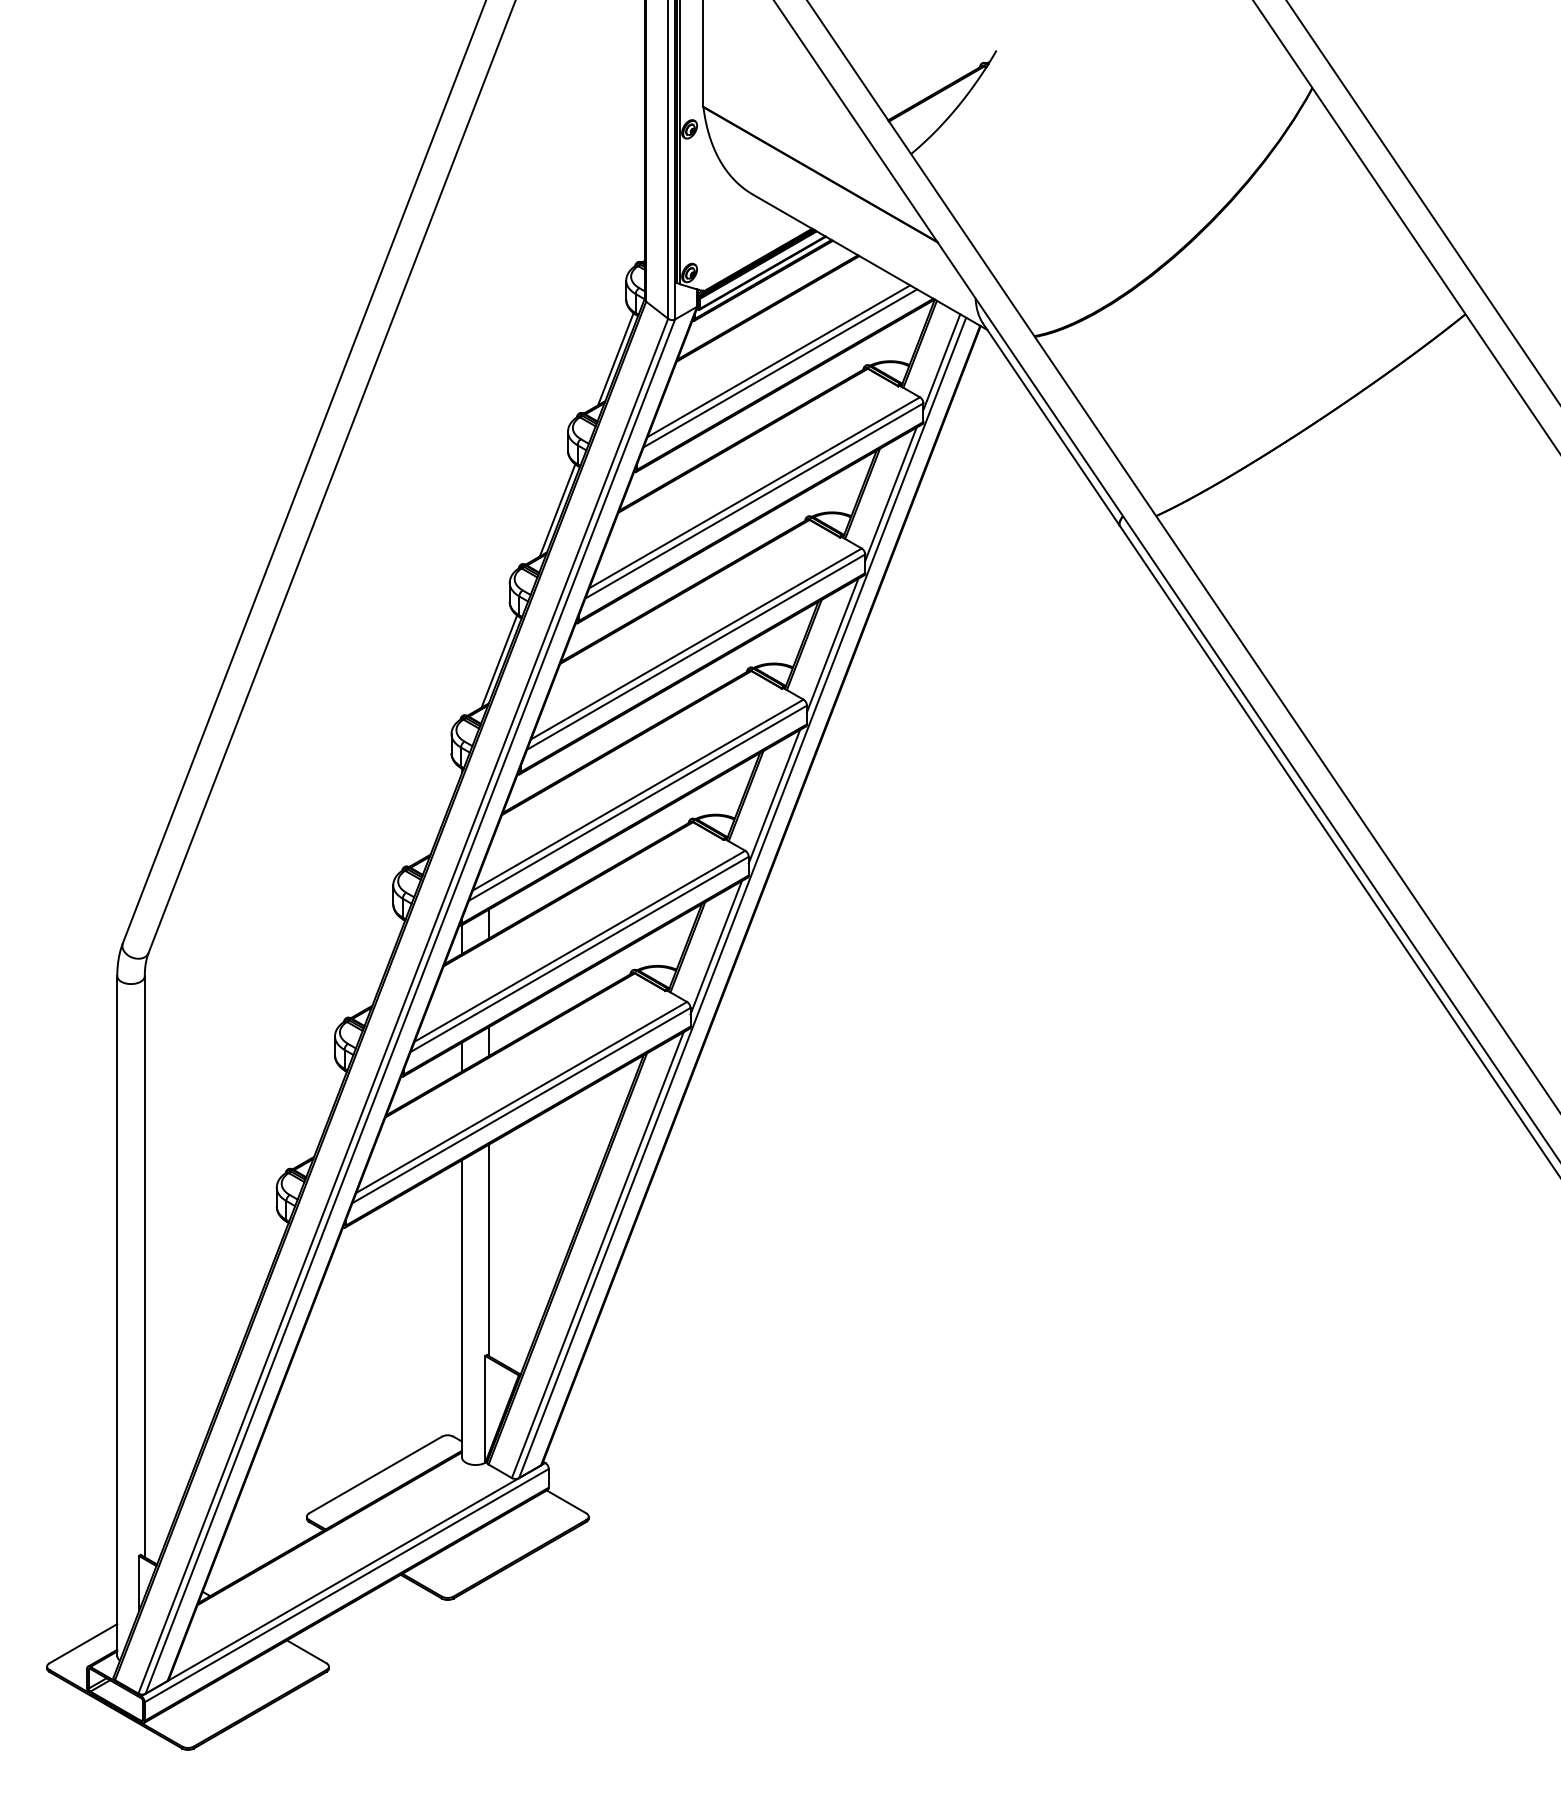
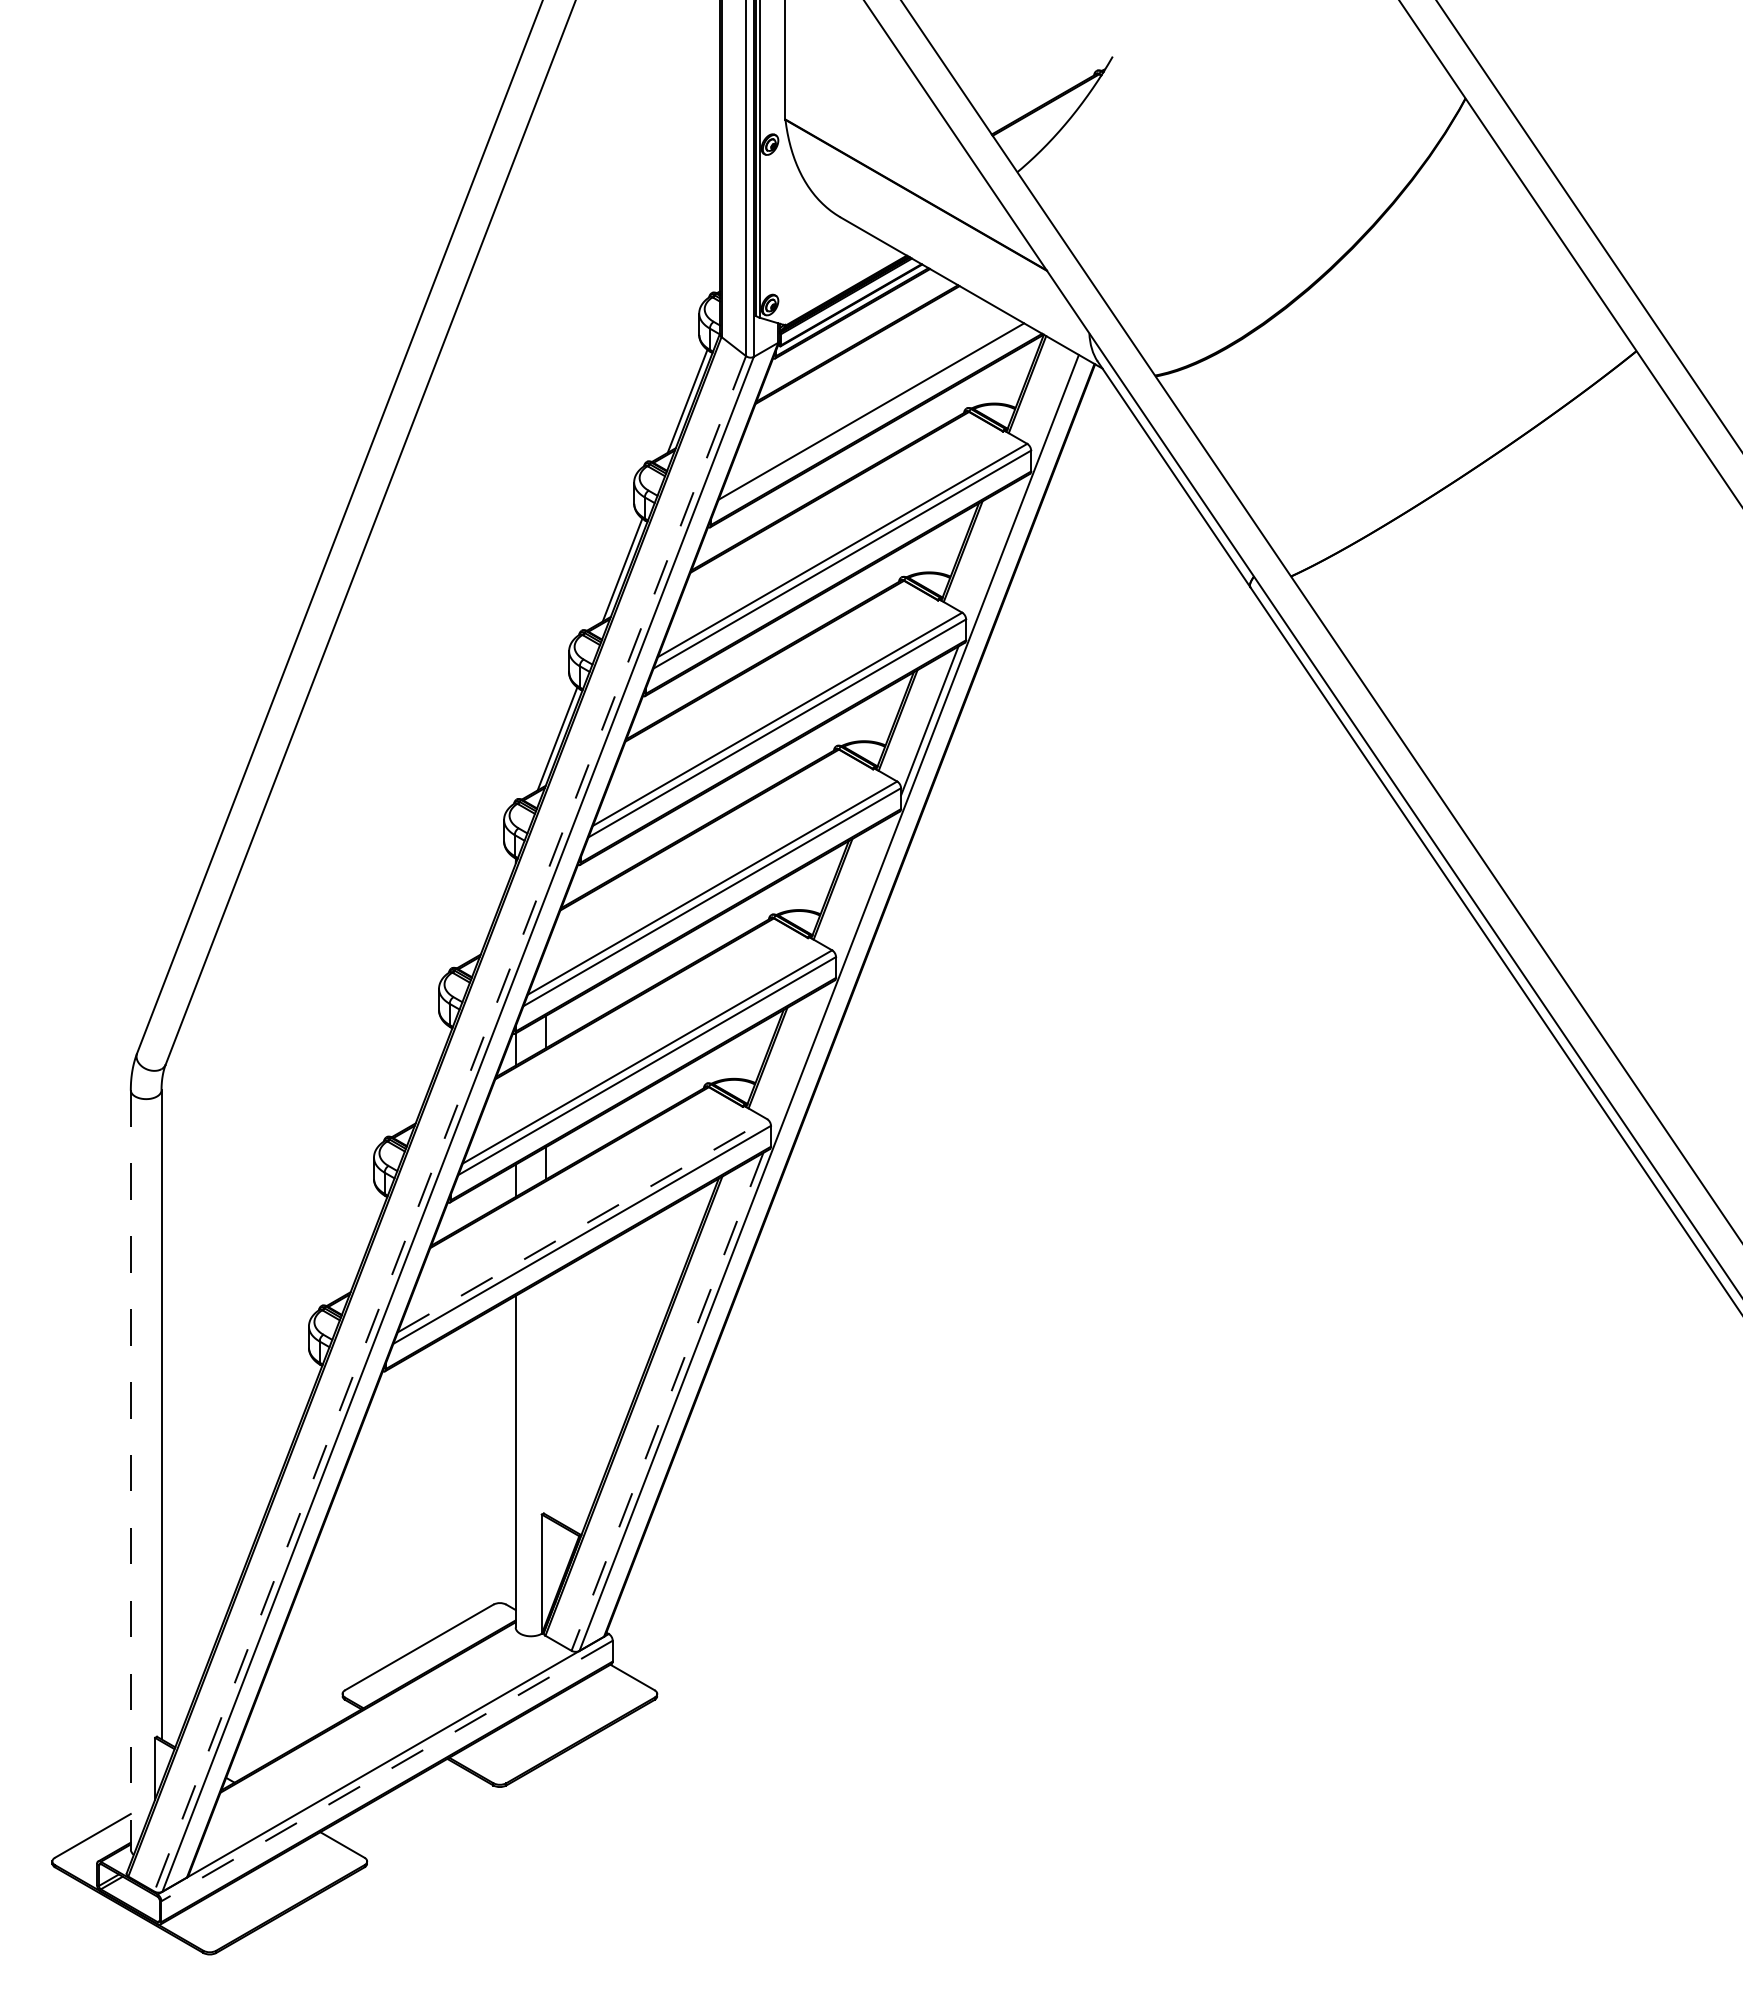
line: (778, 361) -> (869, 403), removed
line: (941, 362) -> (1051, 404), removed
line: (890, 493) -> (994, 551), removed
line: (774, 796) -> (864, 889), removed
line: (716, 947) -> (799, 1058), removed
line: (403, 1005) -> (450, 1123), solid -> dashed
line: (521, 1097) -> (582, 1225), solid -> dashed
line: (489, 1250) -> (546, 1396), removed
line: (597, 1254) -> (667, 1401), solid -> dashed
line: (117, 1315) -> (130, 1469), solid -> dashed
line: (347, 1585) -> (387, 1770), solid -> dashed

